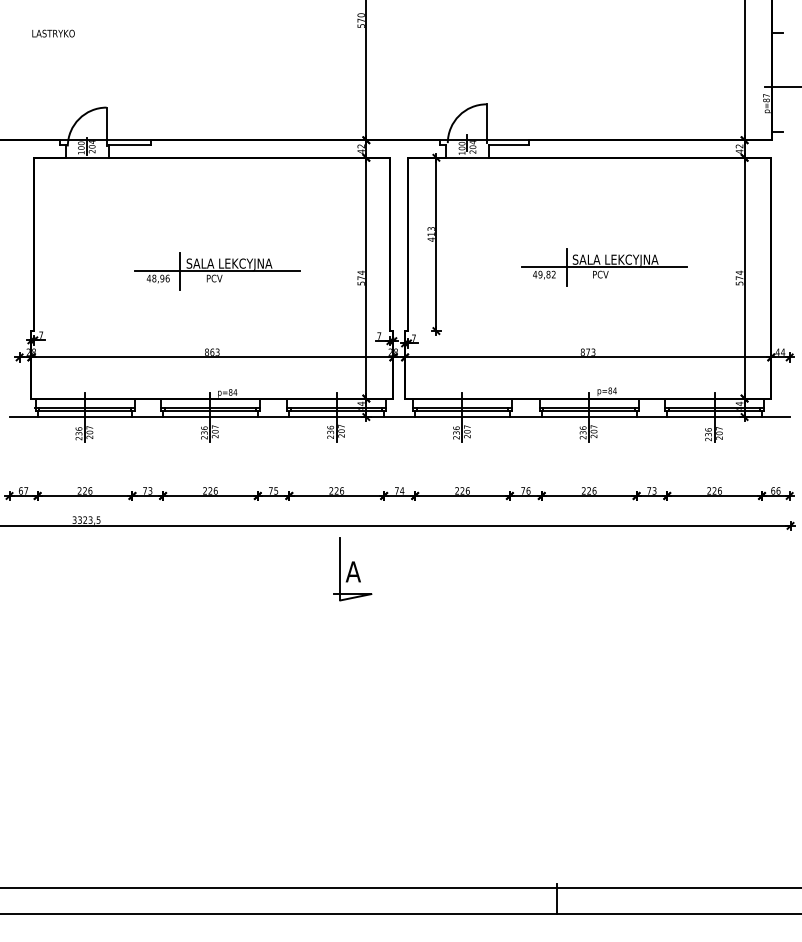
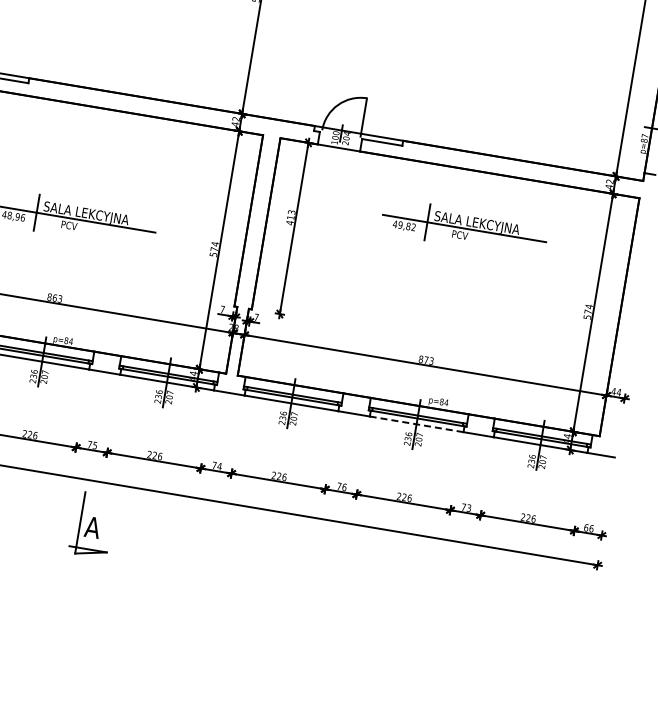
part: (604, 267) -> (464, 228), moved
line: (588, 417) -> (415, 424), solid -> dashed
part: (352, 569) -> (92, 524), moved

